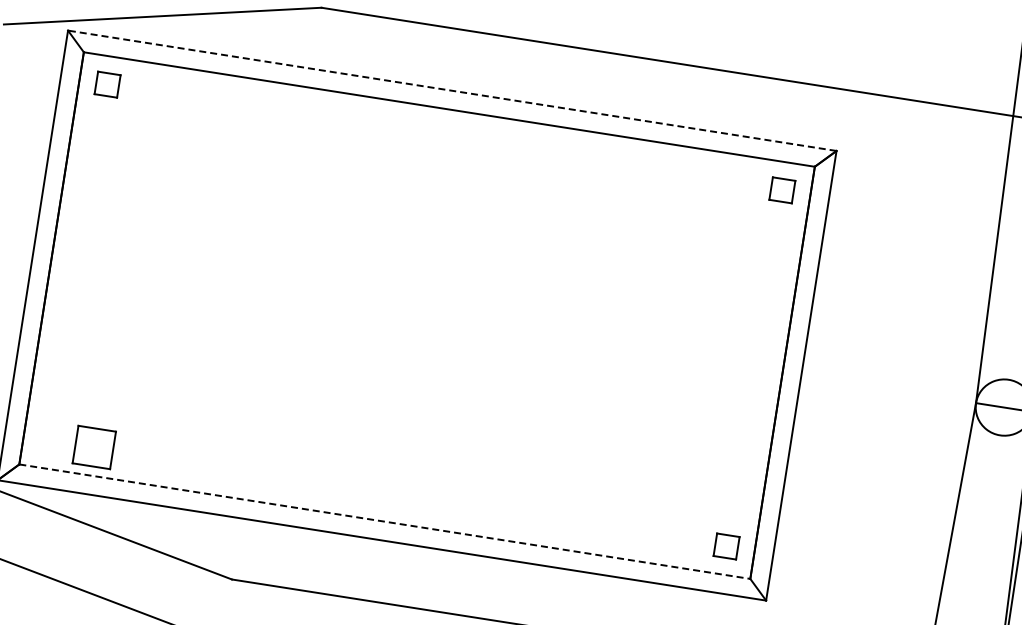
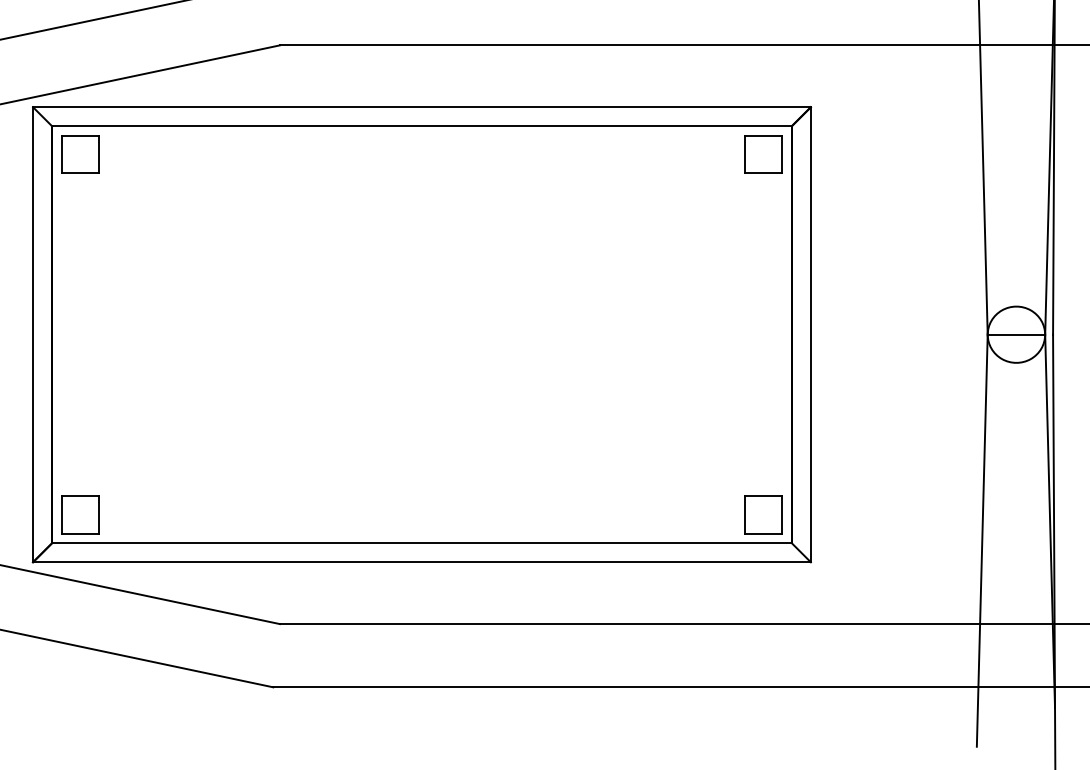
part: (107, 84) -> (80, 154), size x1.67
line: (451, 91) -> (421, 107), dashed -> solid
part: (782, 190) -> (763, 154), size x1.67
part: (94, 447) -> (80, 514), moved
line: (384, 521) -> (421, 543), dashed -> solid
part: (726, 546) -> (763, 514), size x1.67

